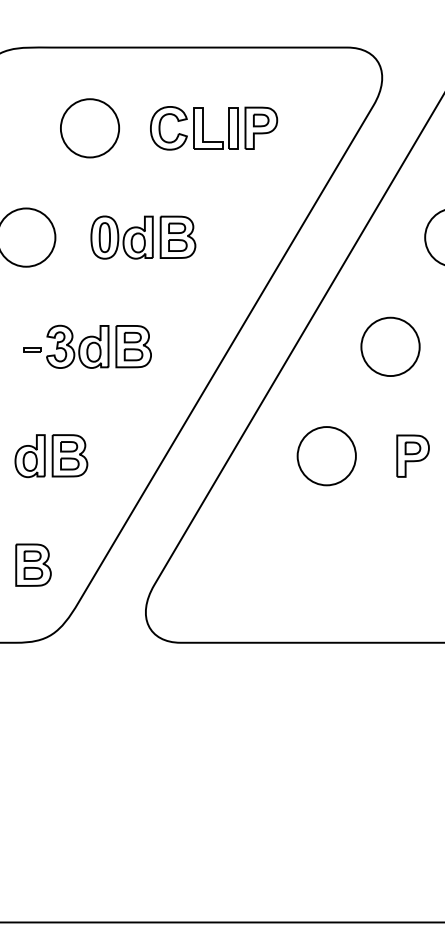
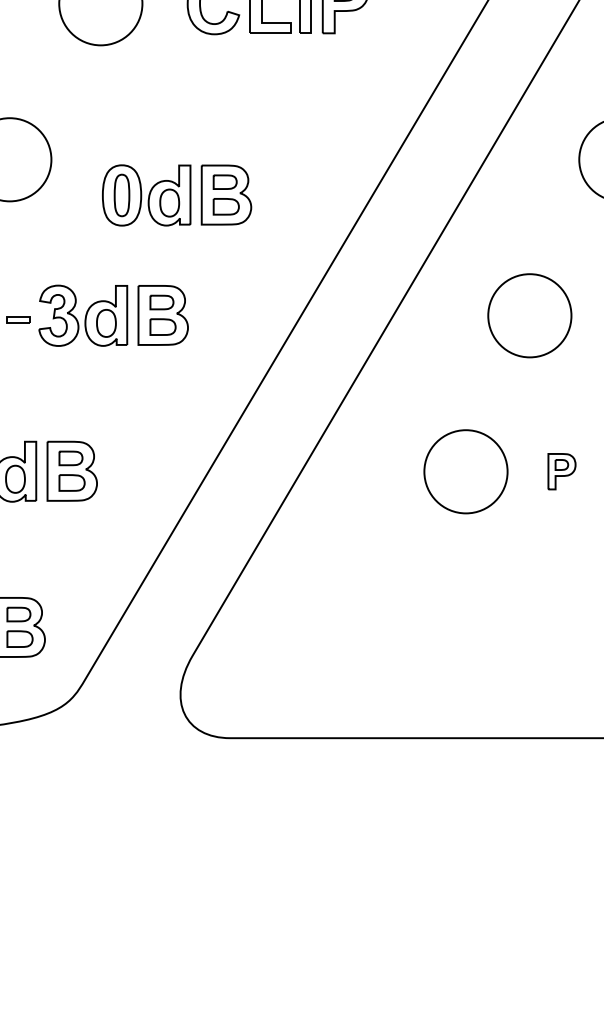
part: (143, 237) -> (177, 195), moved
part: (412, 455) -> (561, 470), size x0.6
part: (326, 456) -> (465, 472), moved

